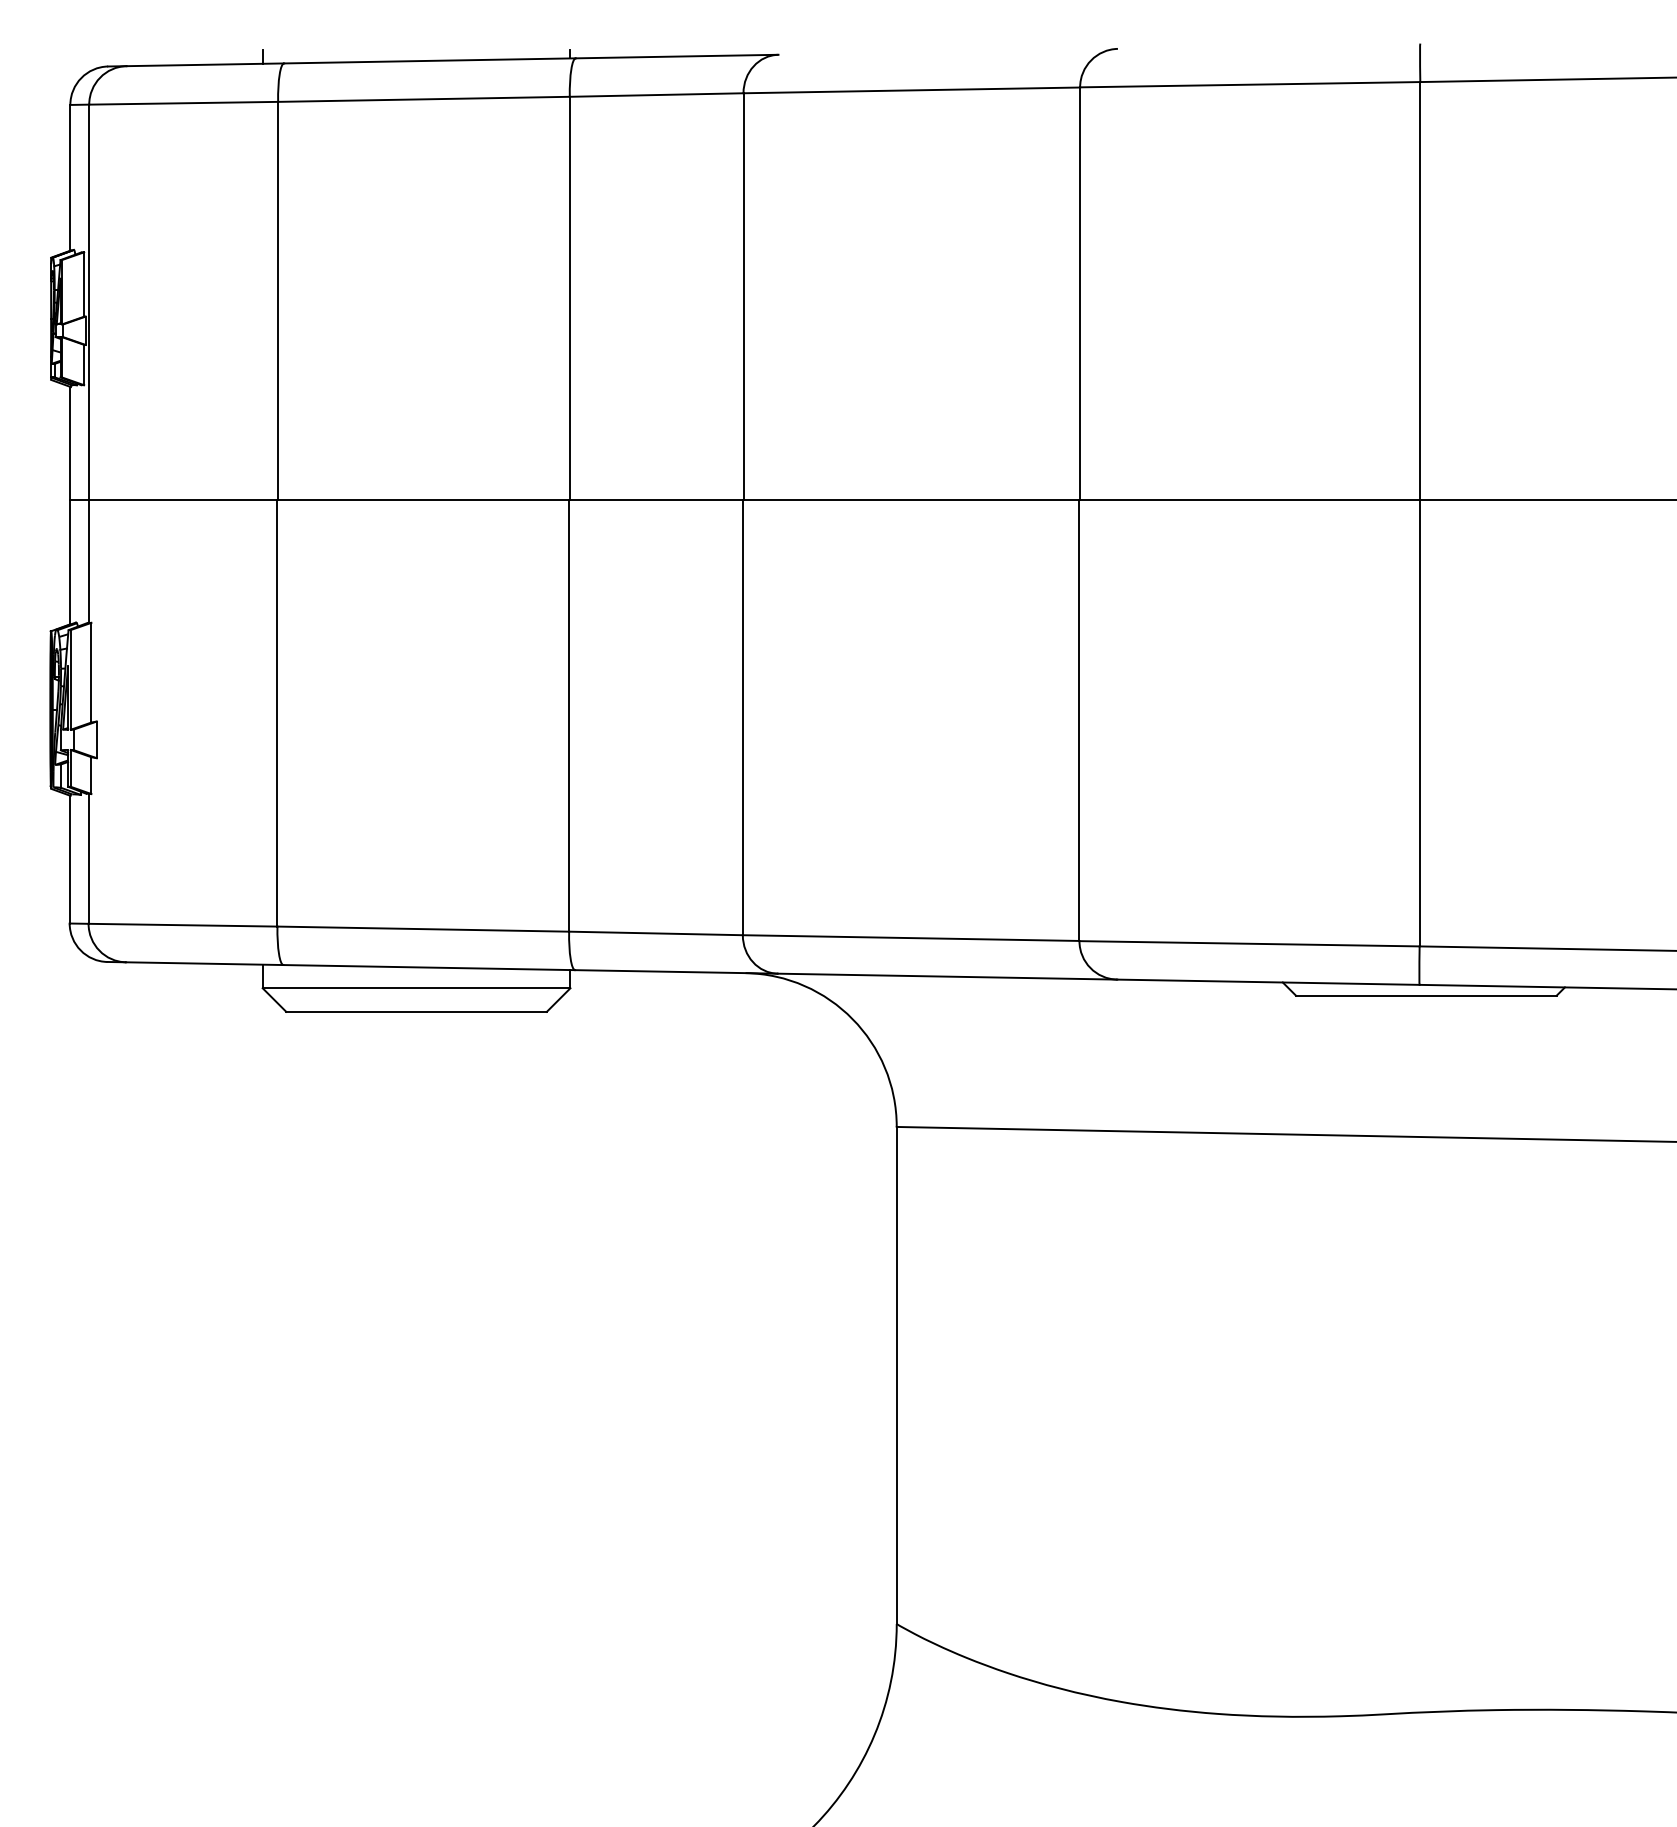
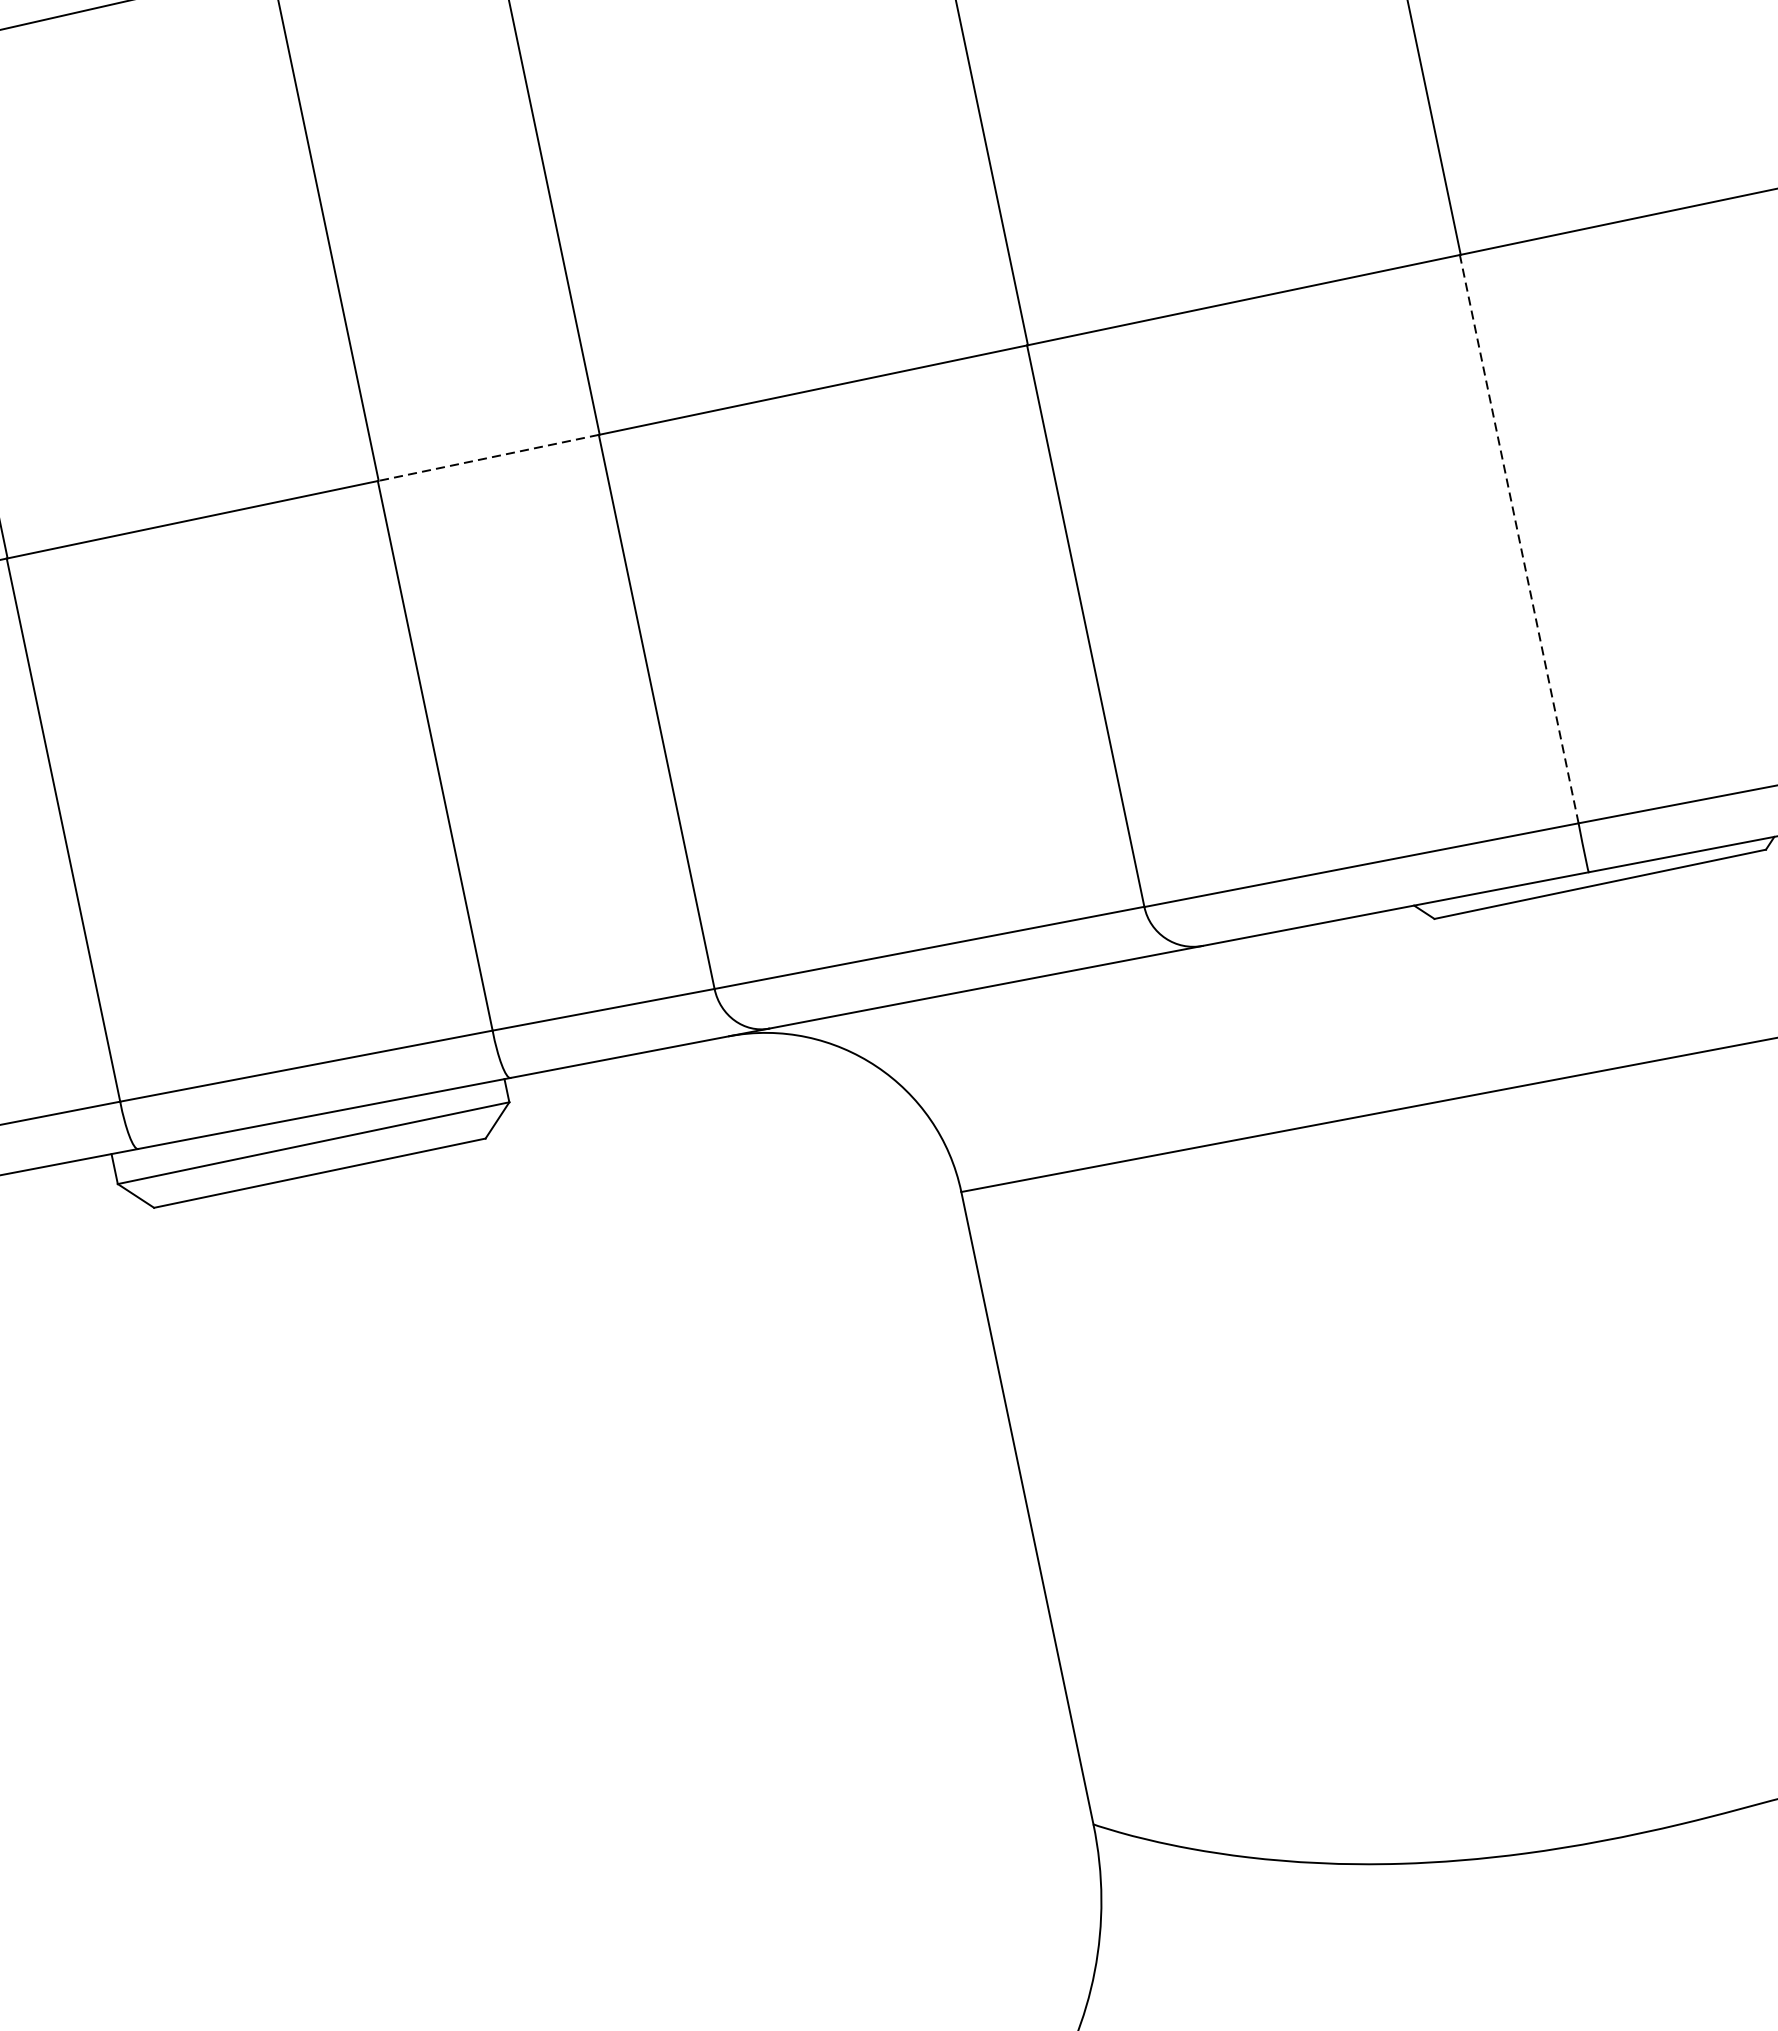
line: (656, 499) -> (488, 457), solid -> dashed
line: (1419, 722) -> (1518, 538), solid -> dashed

